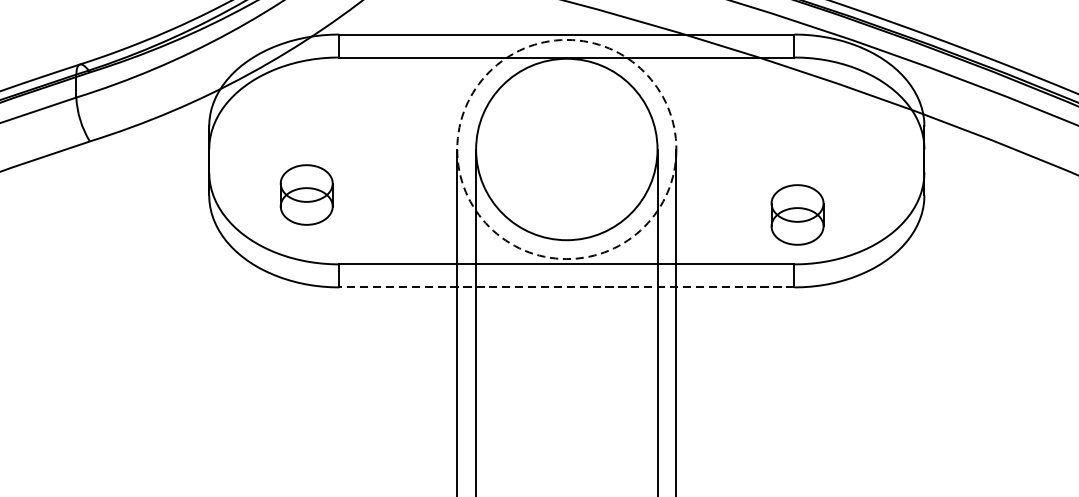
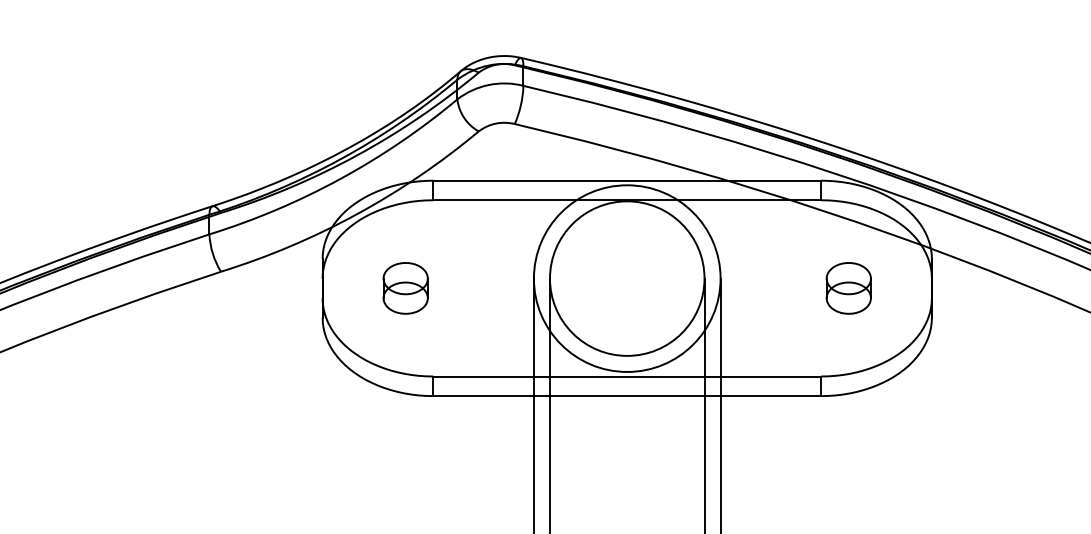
circle: (565, 149) -> (626, 278), dashed -> solid
part: (306, 195) -> (405, 288), moved
part: (797, 215) -> (848, 288), moved
line: (567, 287) -> (627, 396), dashed -> solid

